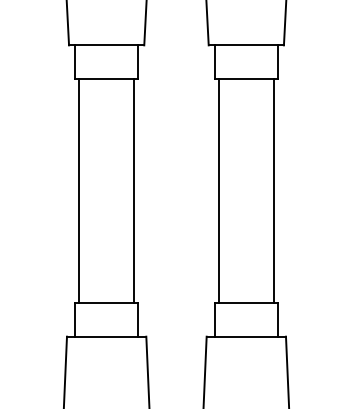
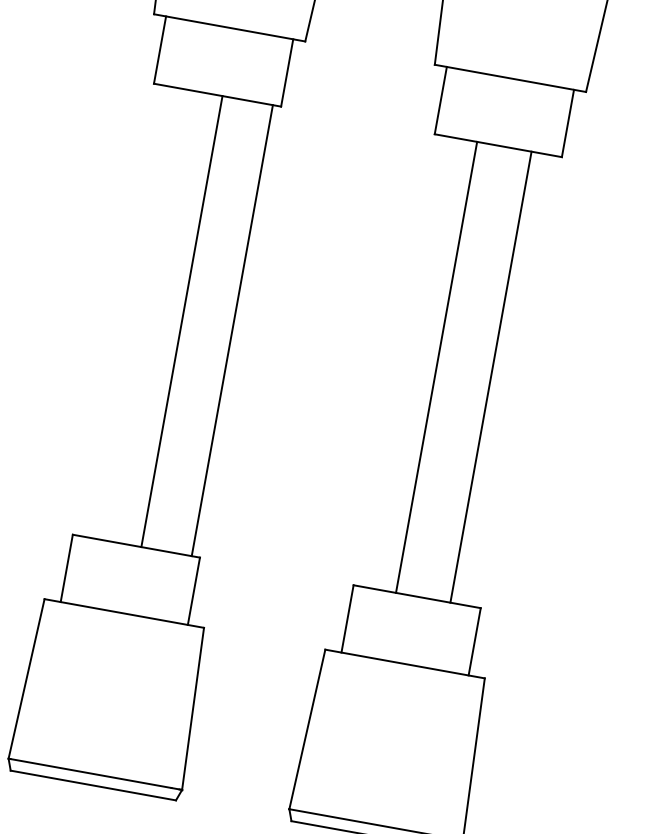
line: (79, 190) -> (182, 320), moved
line: (218, 190) -> (436, 366), moved
line: (273, 190) -> (490, 375), moved

